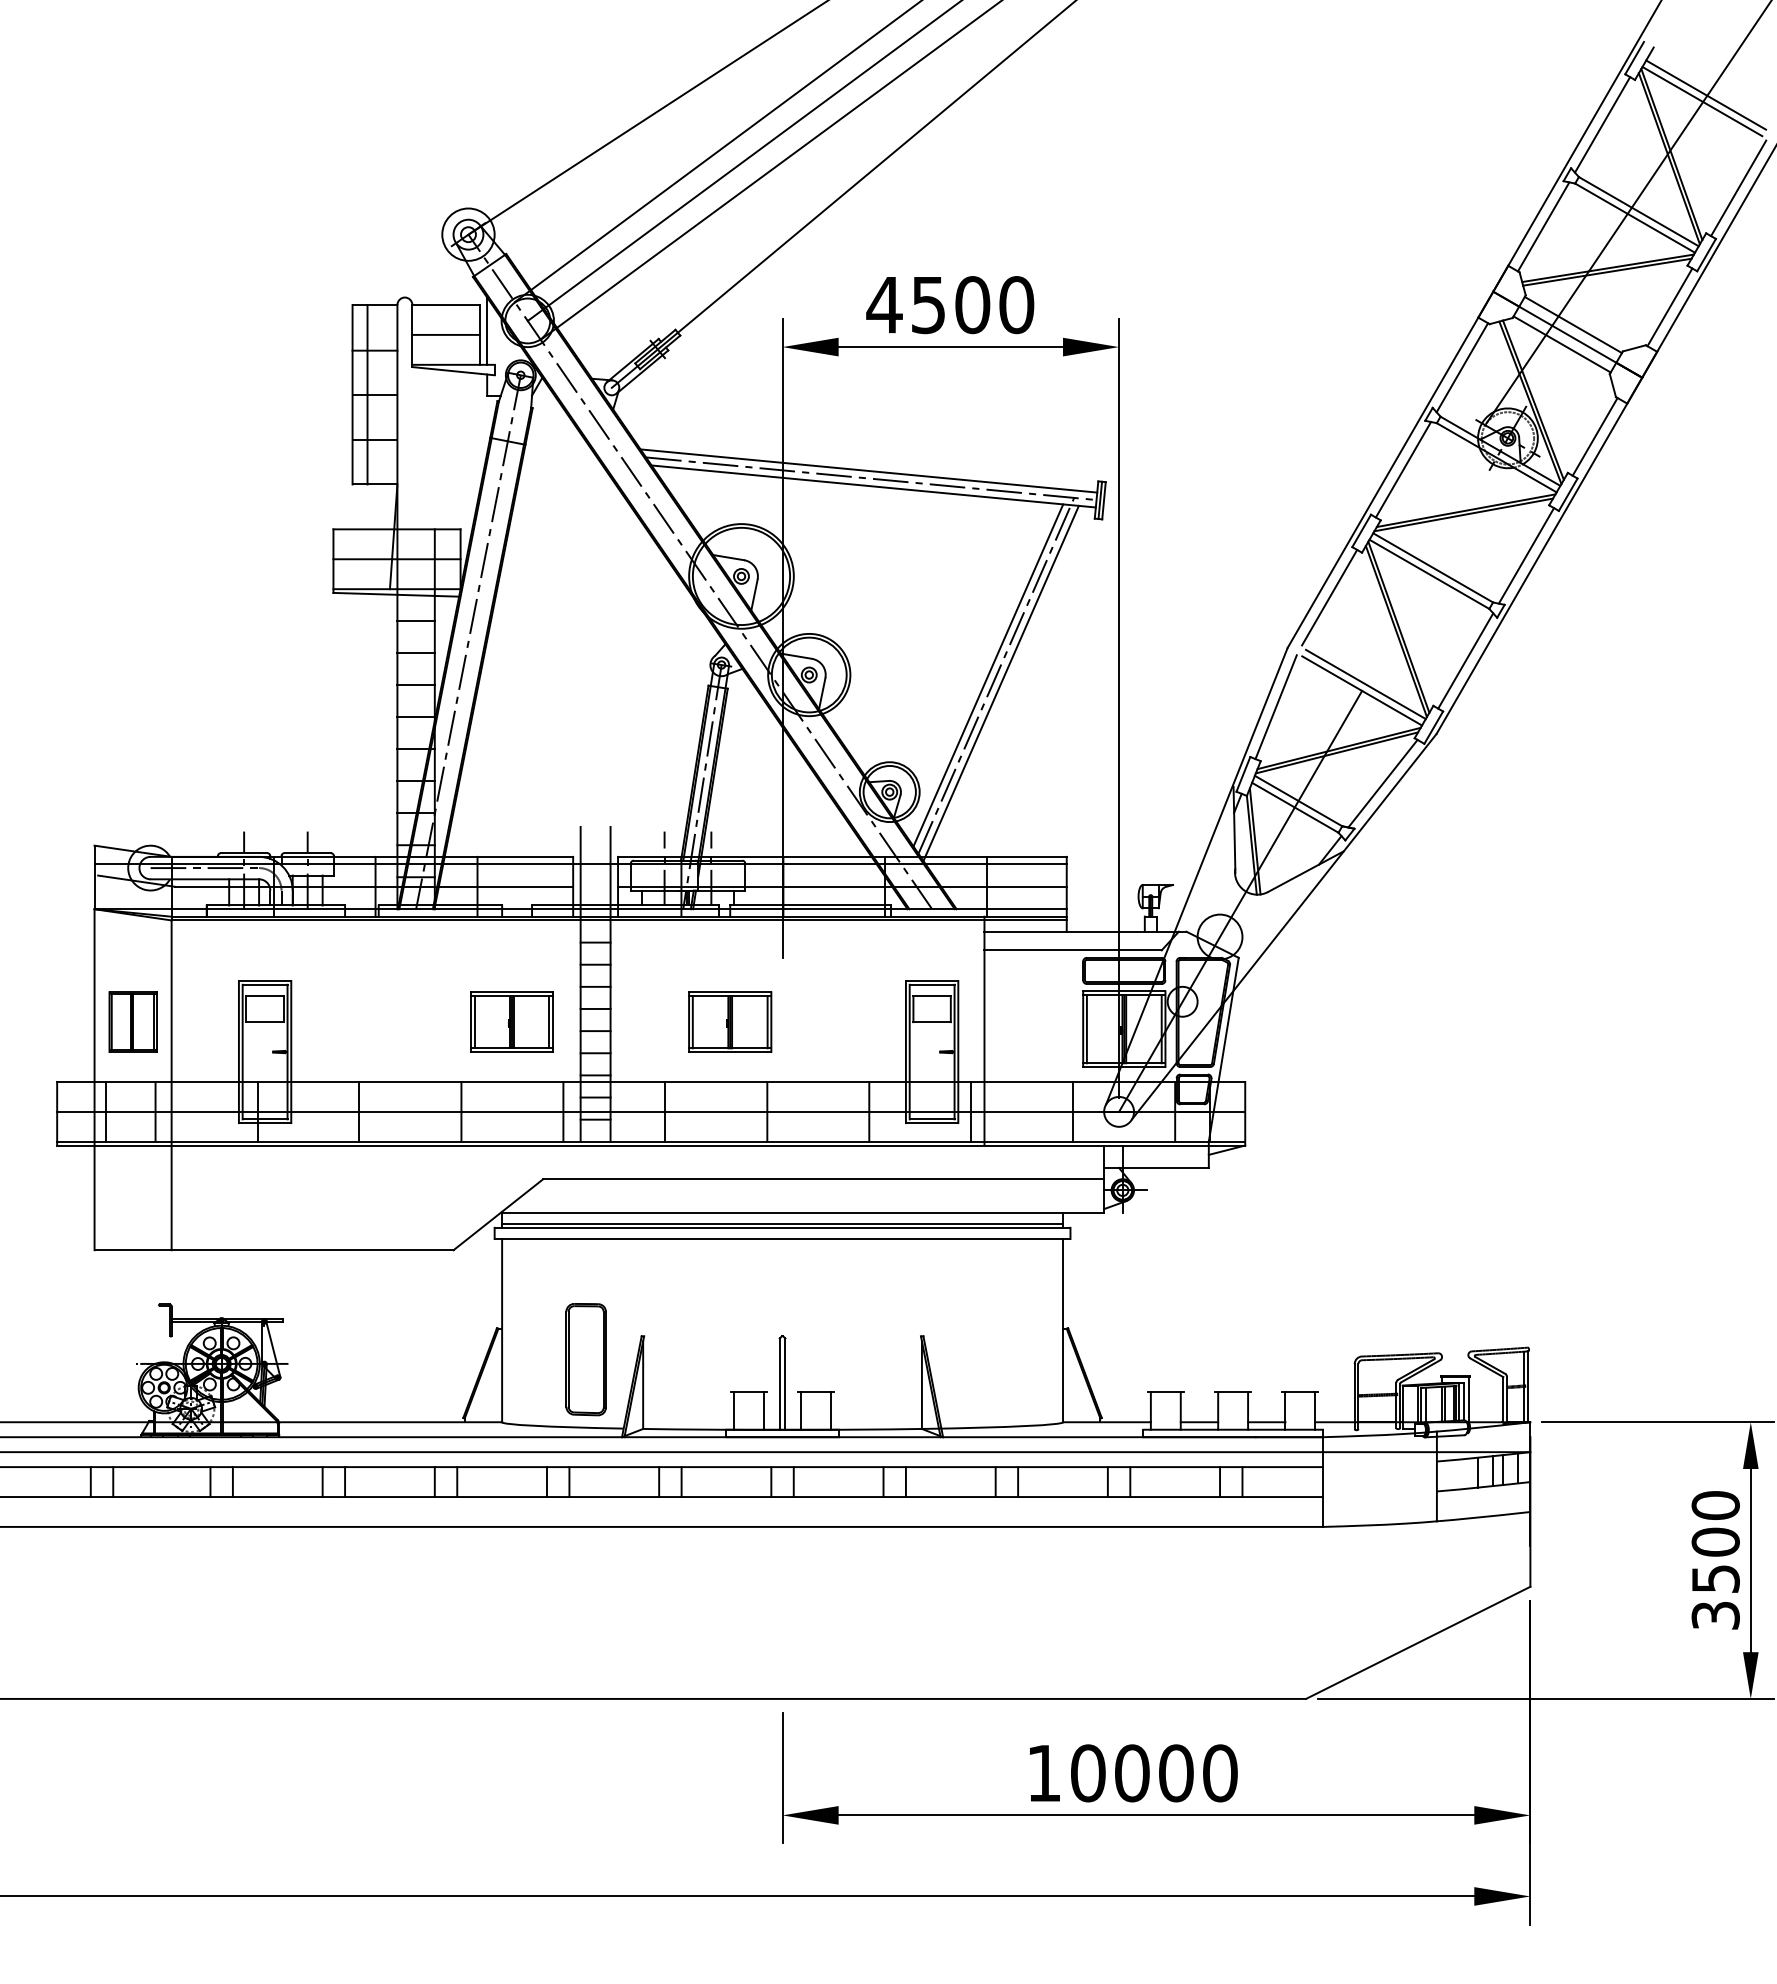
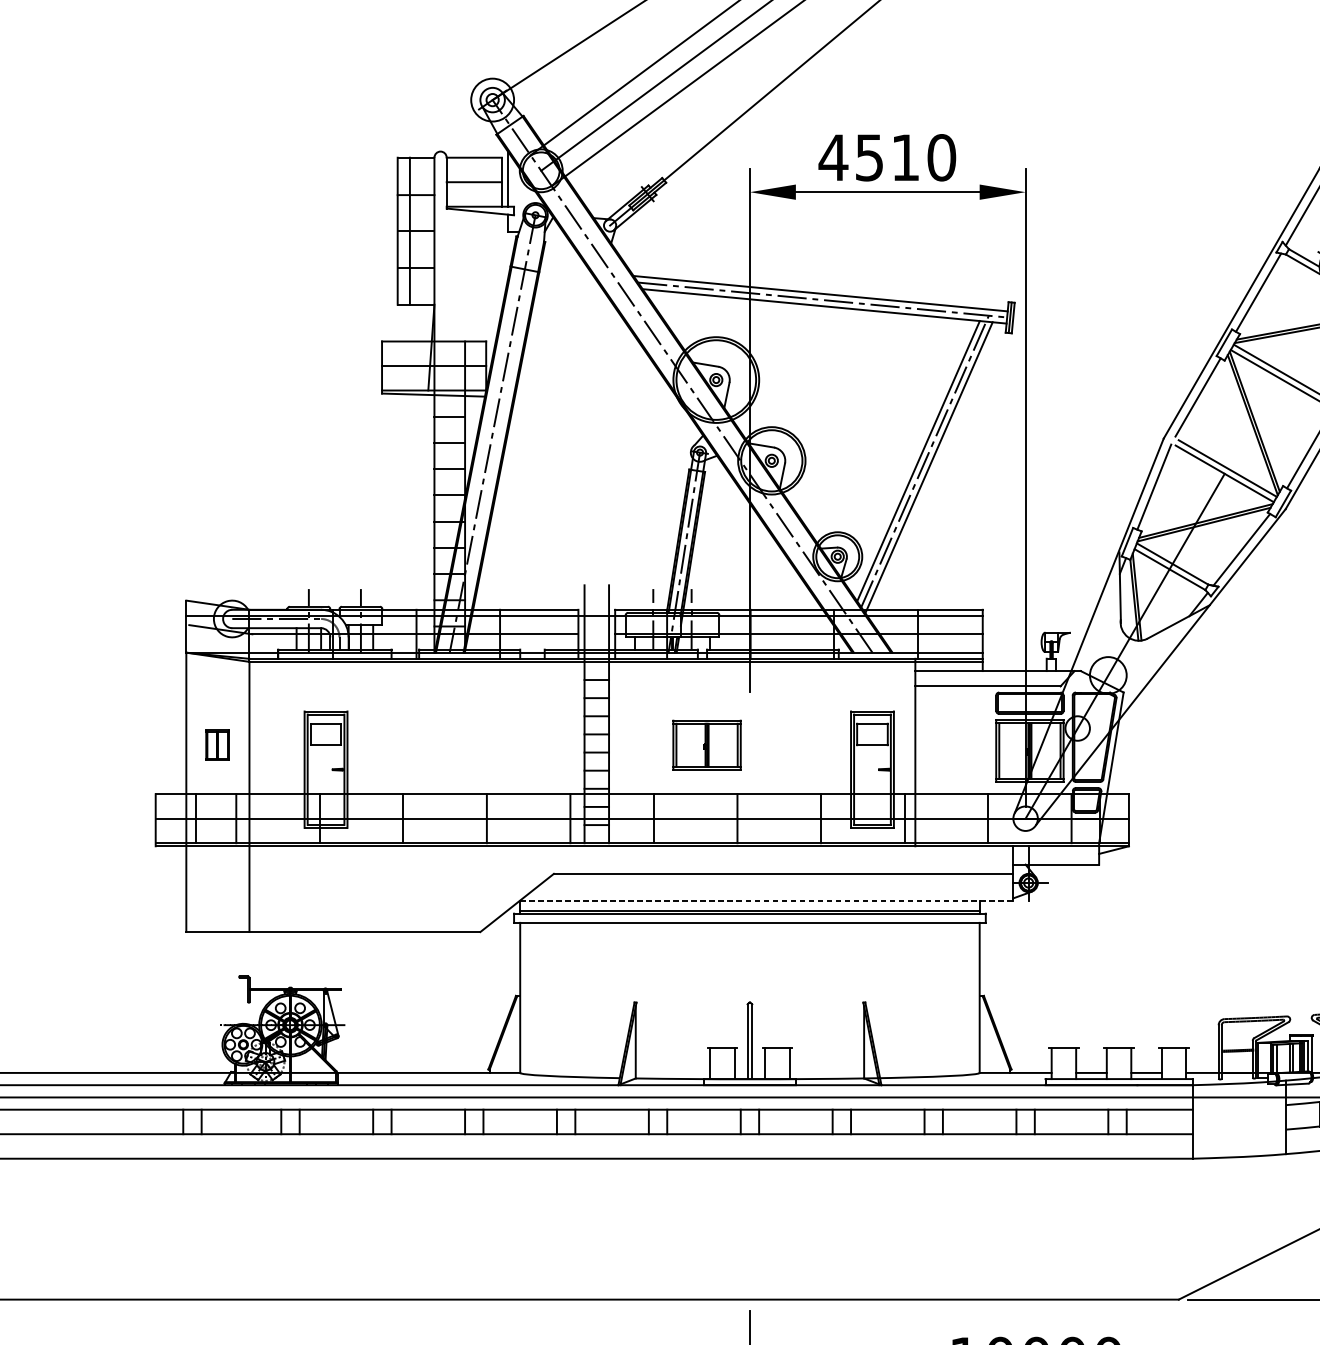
text: (972, 305) -> (905, 158), 4500 -> 4510
part: (132, 1021) -> (217, 744), size x0.6
part: (511, 1021) -> (527, 744), removed
line: (803, 1212) -> (767, 901), solid -> dashed
part: (585, 1359) -> (588, 1021), removed

